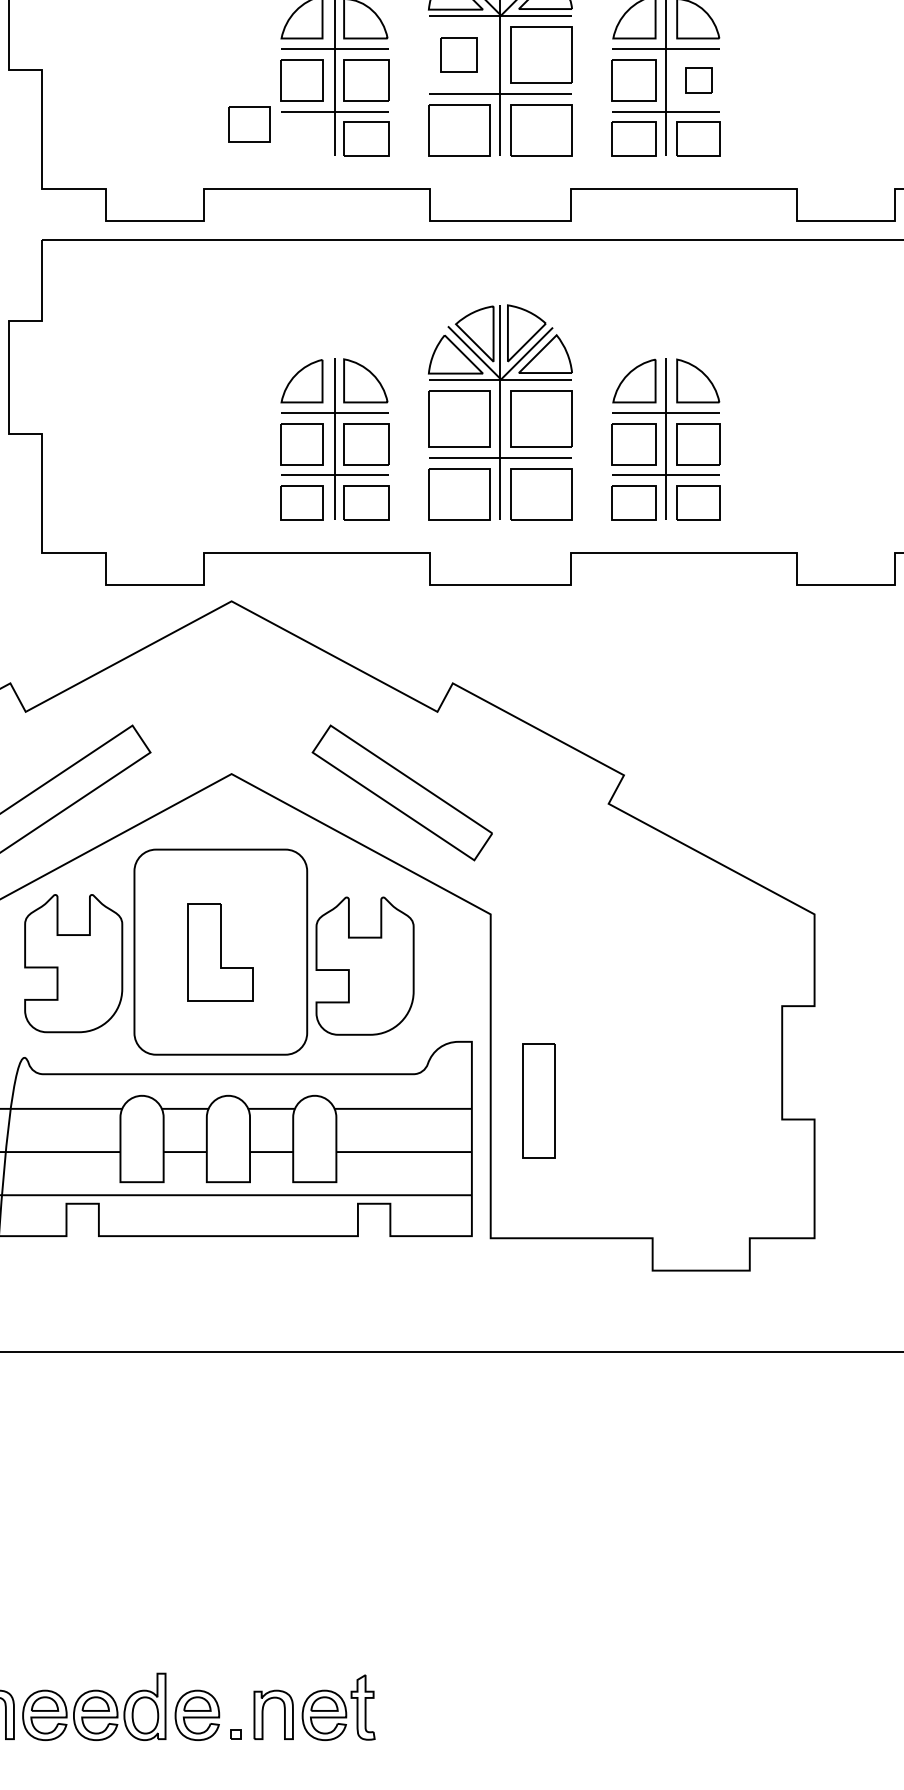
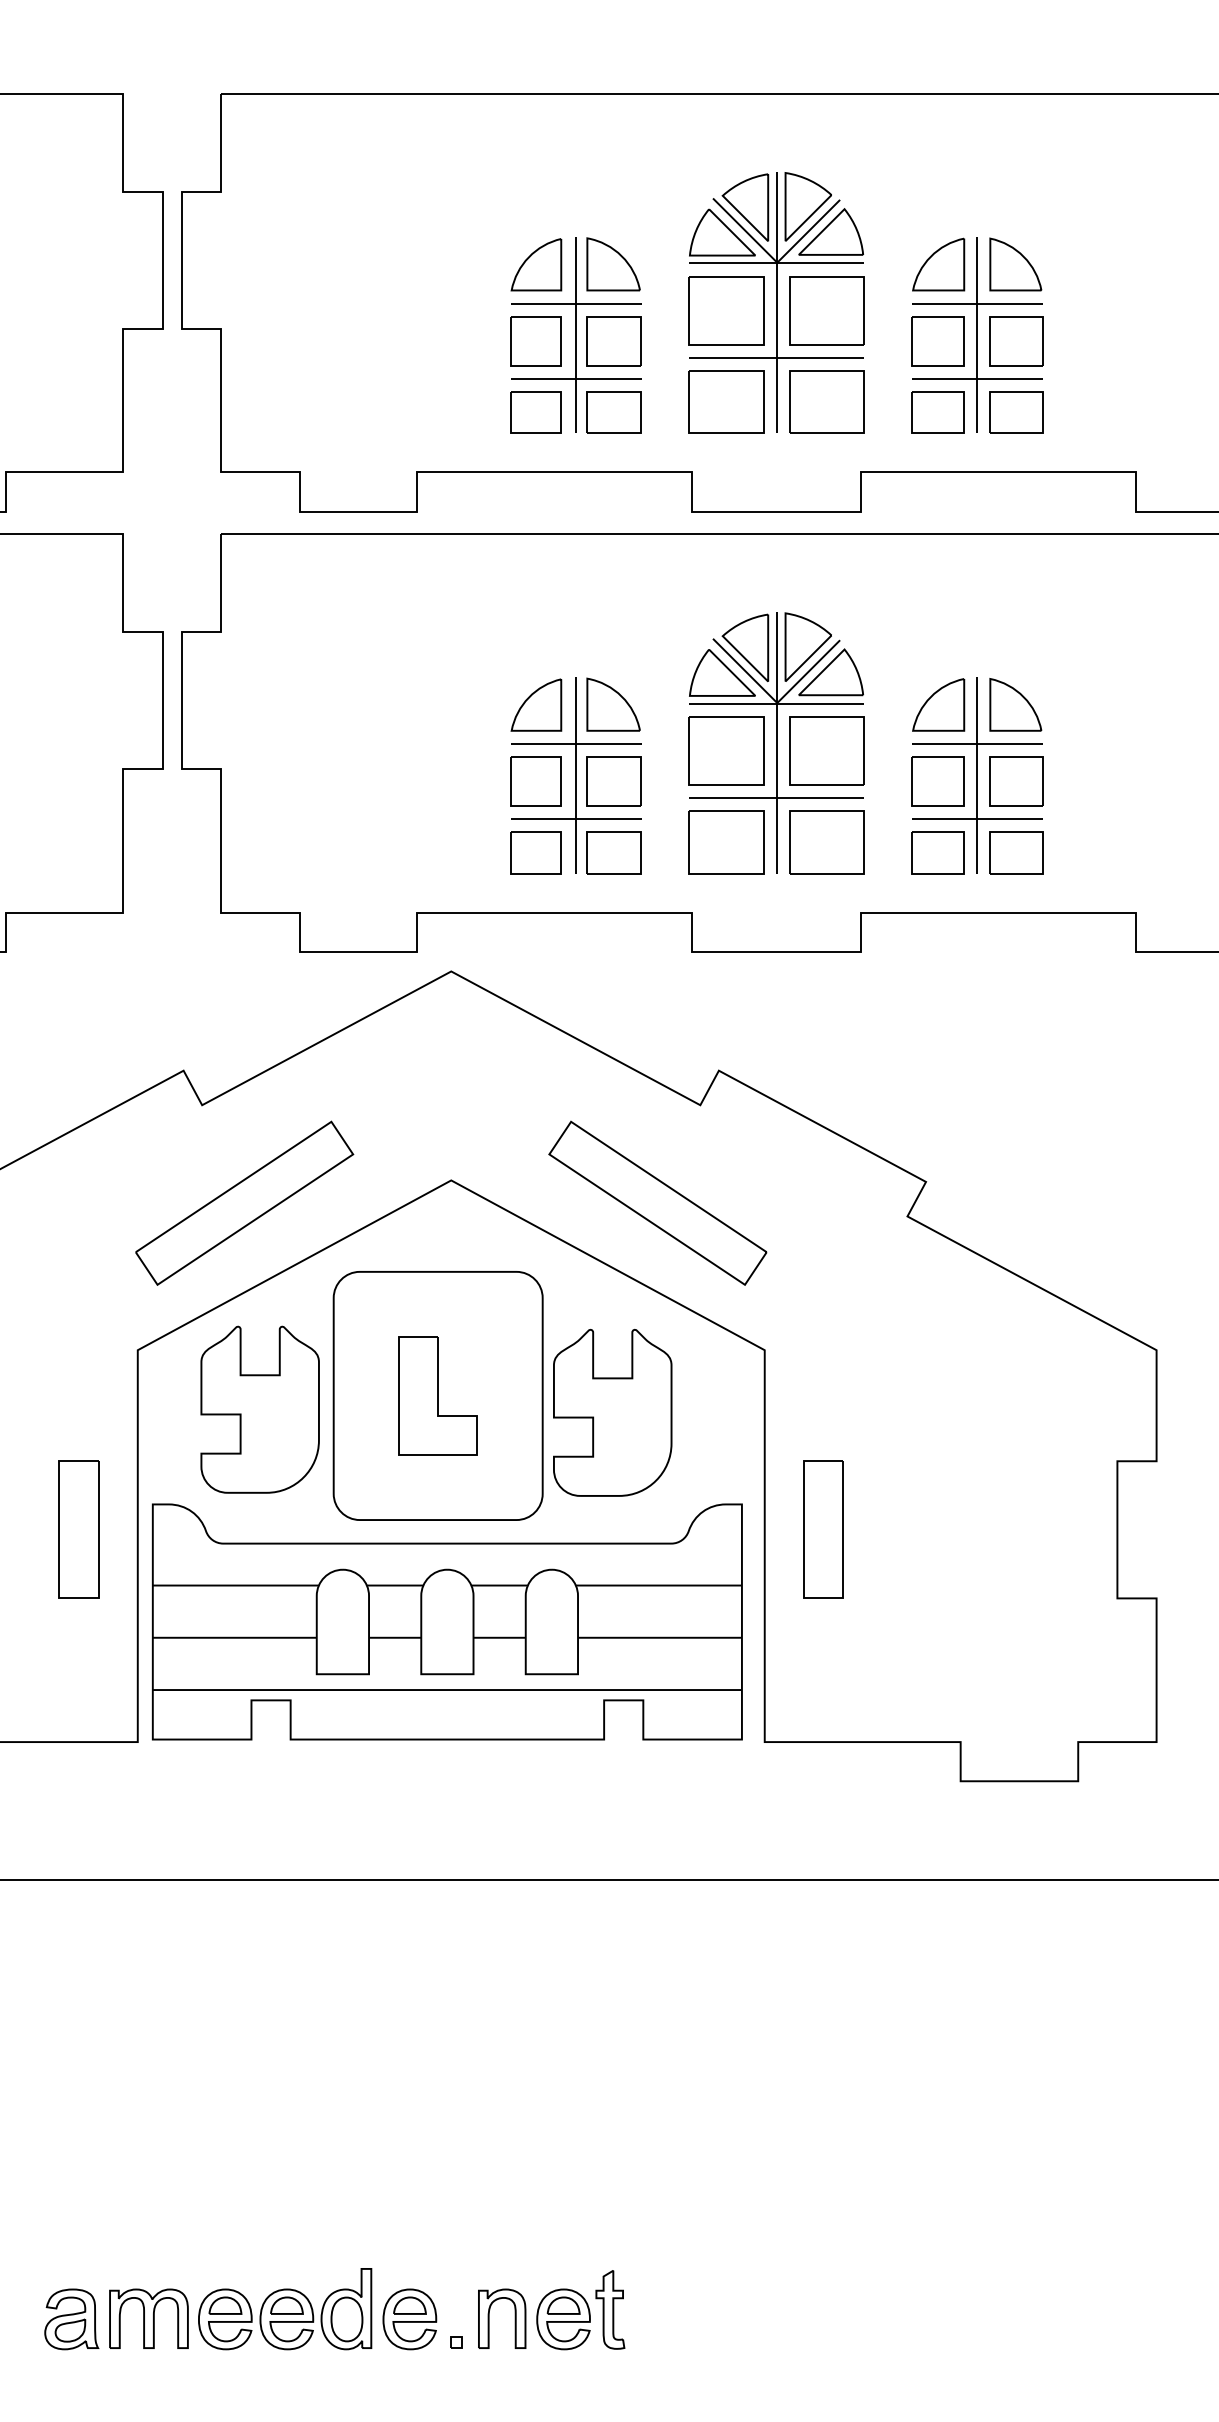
part: (459, 55) -> (726, 310), size x1.67
part: (698, 80) -> (1016, 341), size x1.67
part: (249, 124) -> (535, 412), moved
part: (539, 1100) -> (823, 1529), moved

